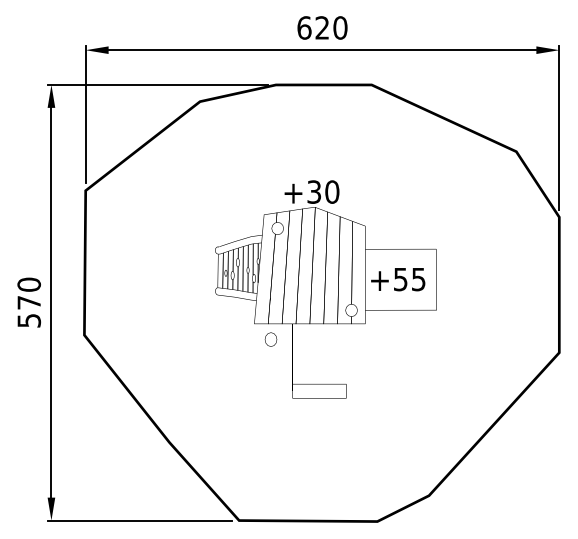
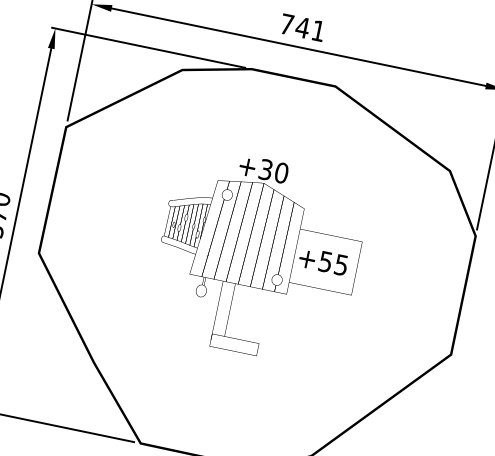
text: (322, 27) -> (302, 27), 620 -> 741

